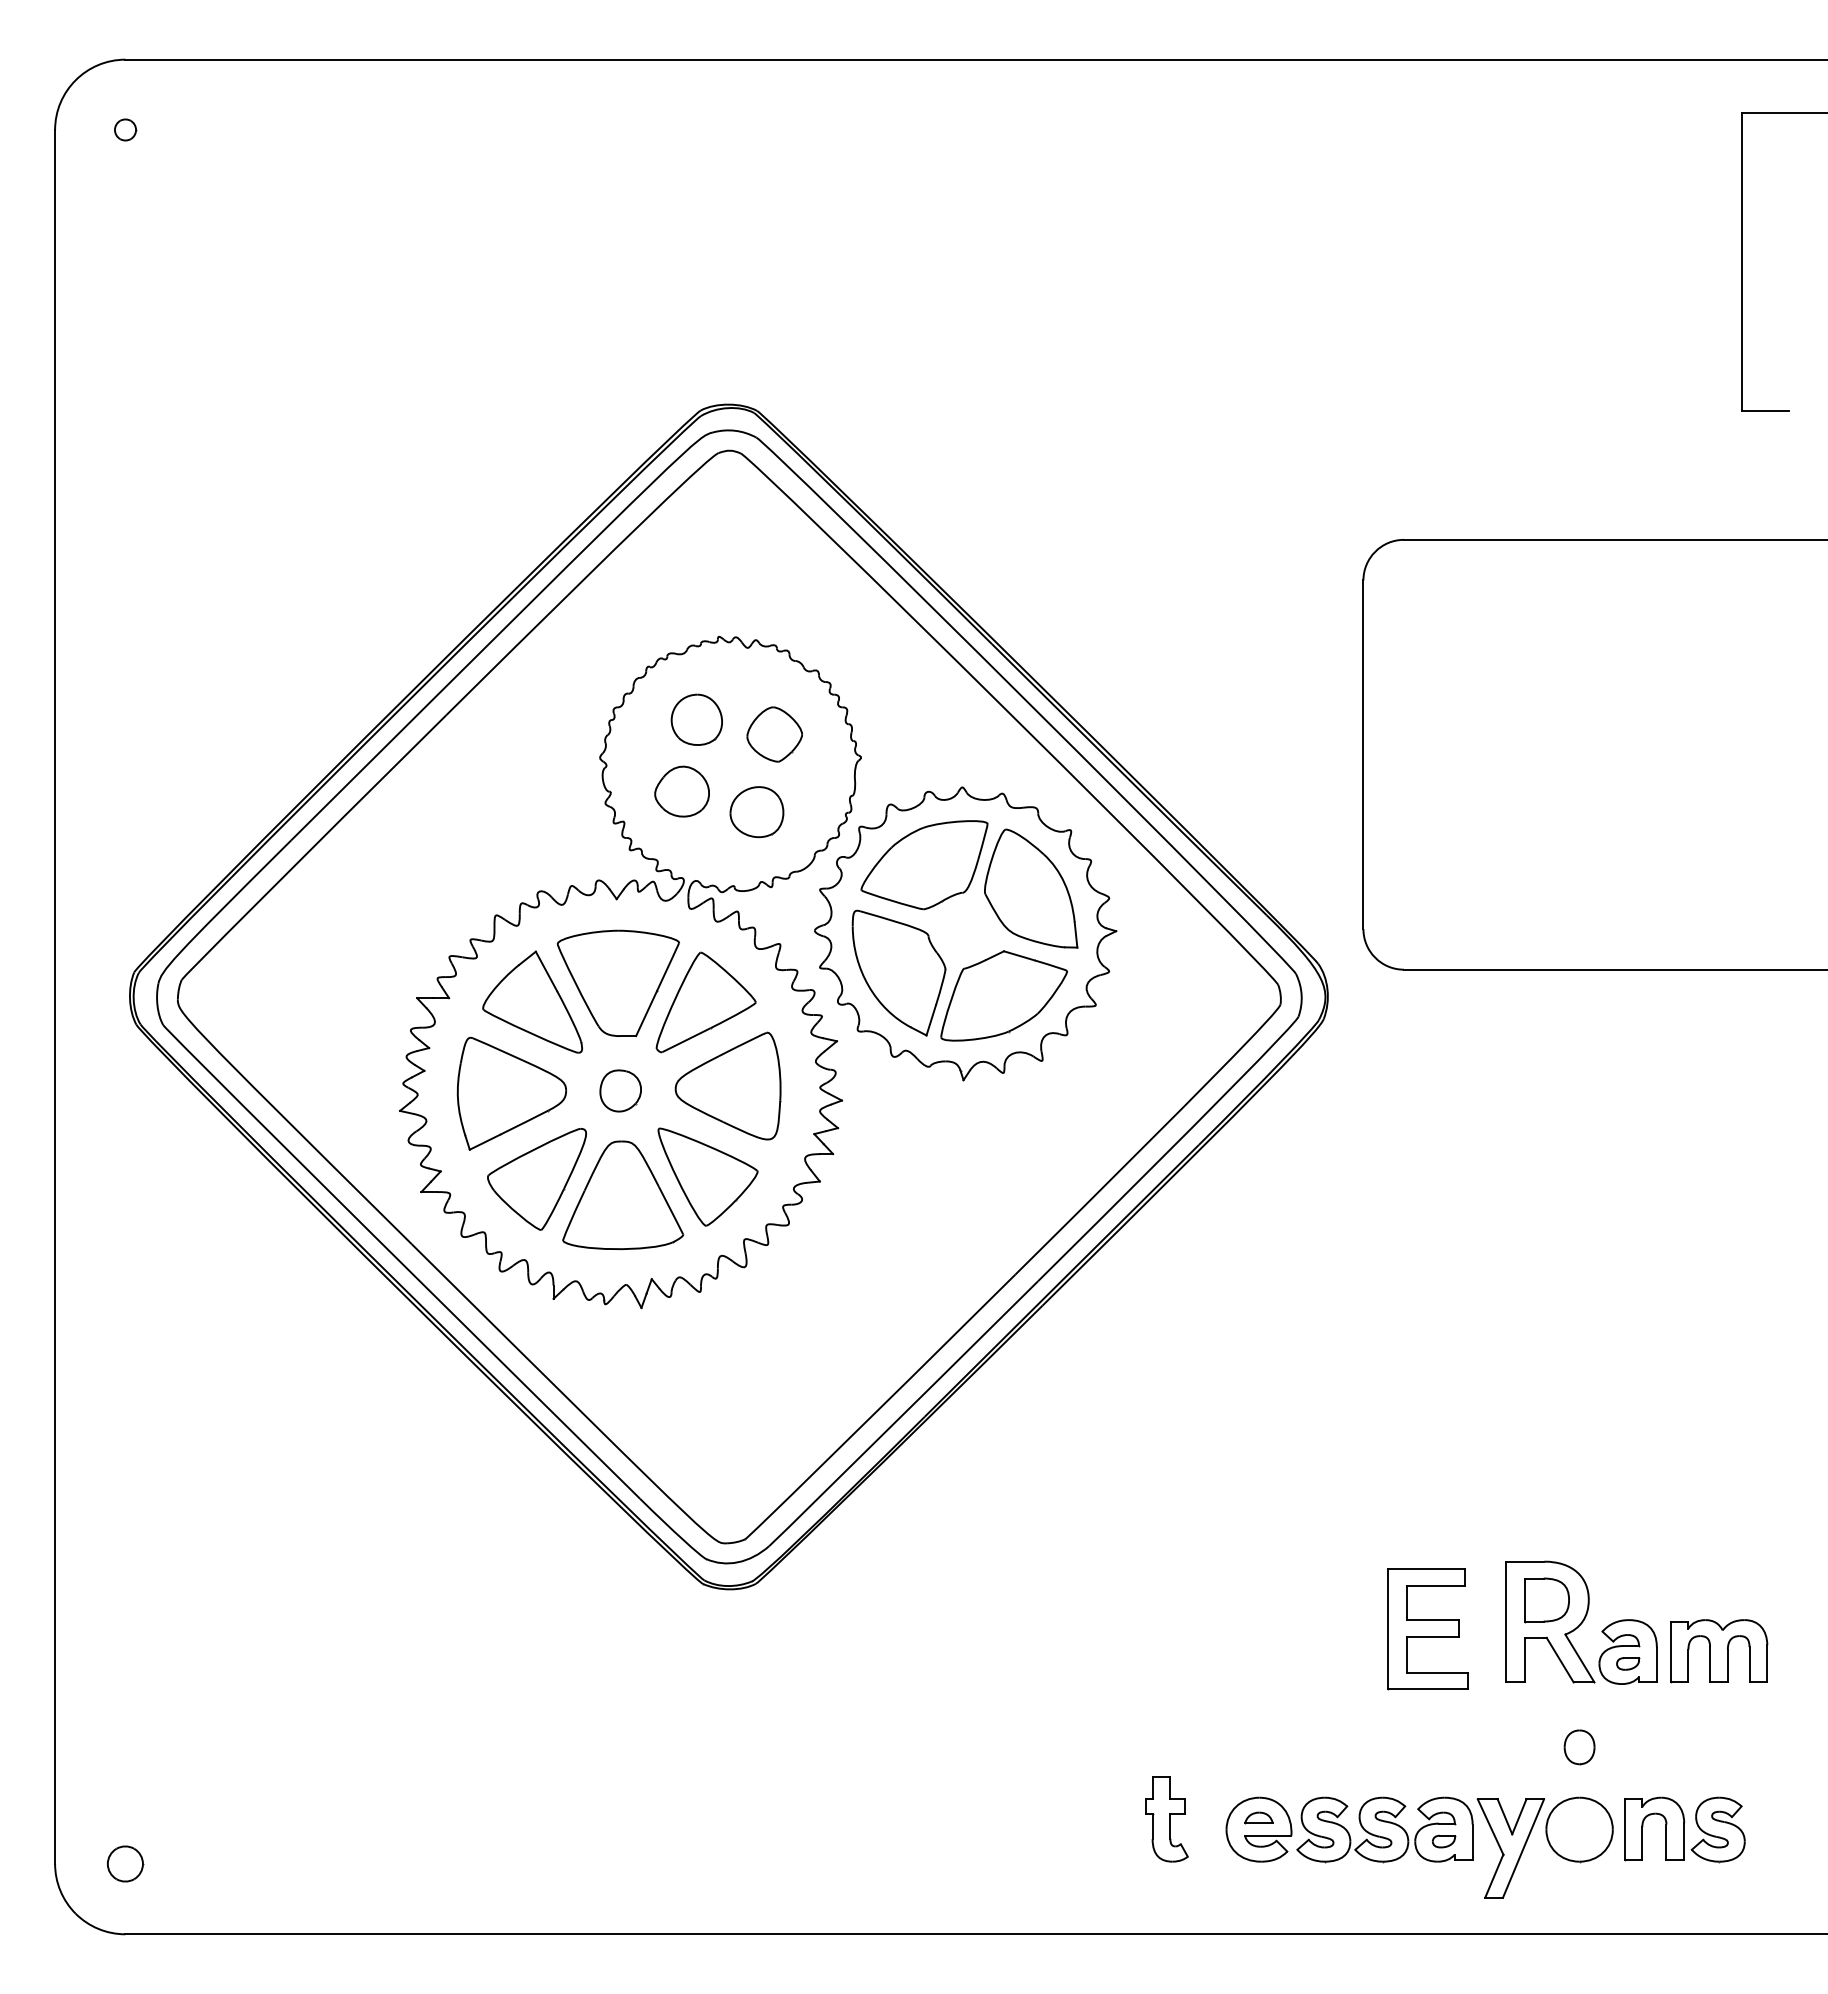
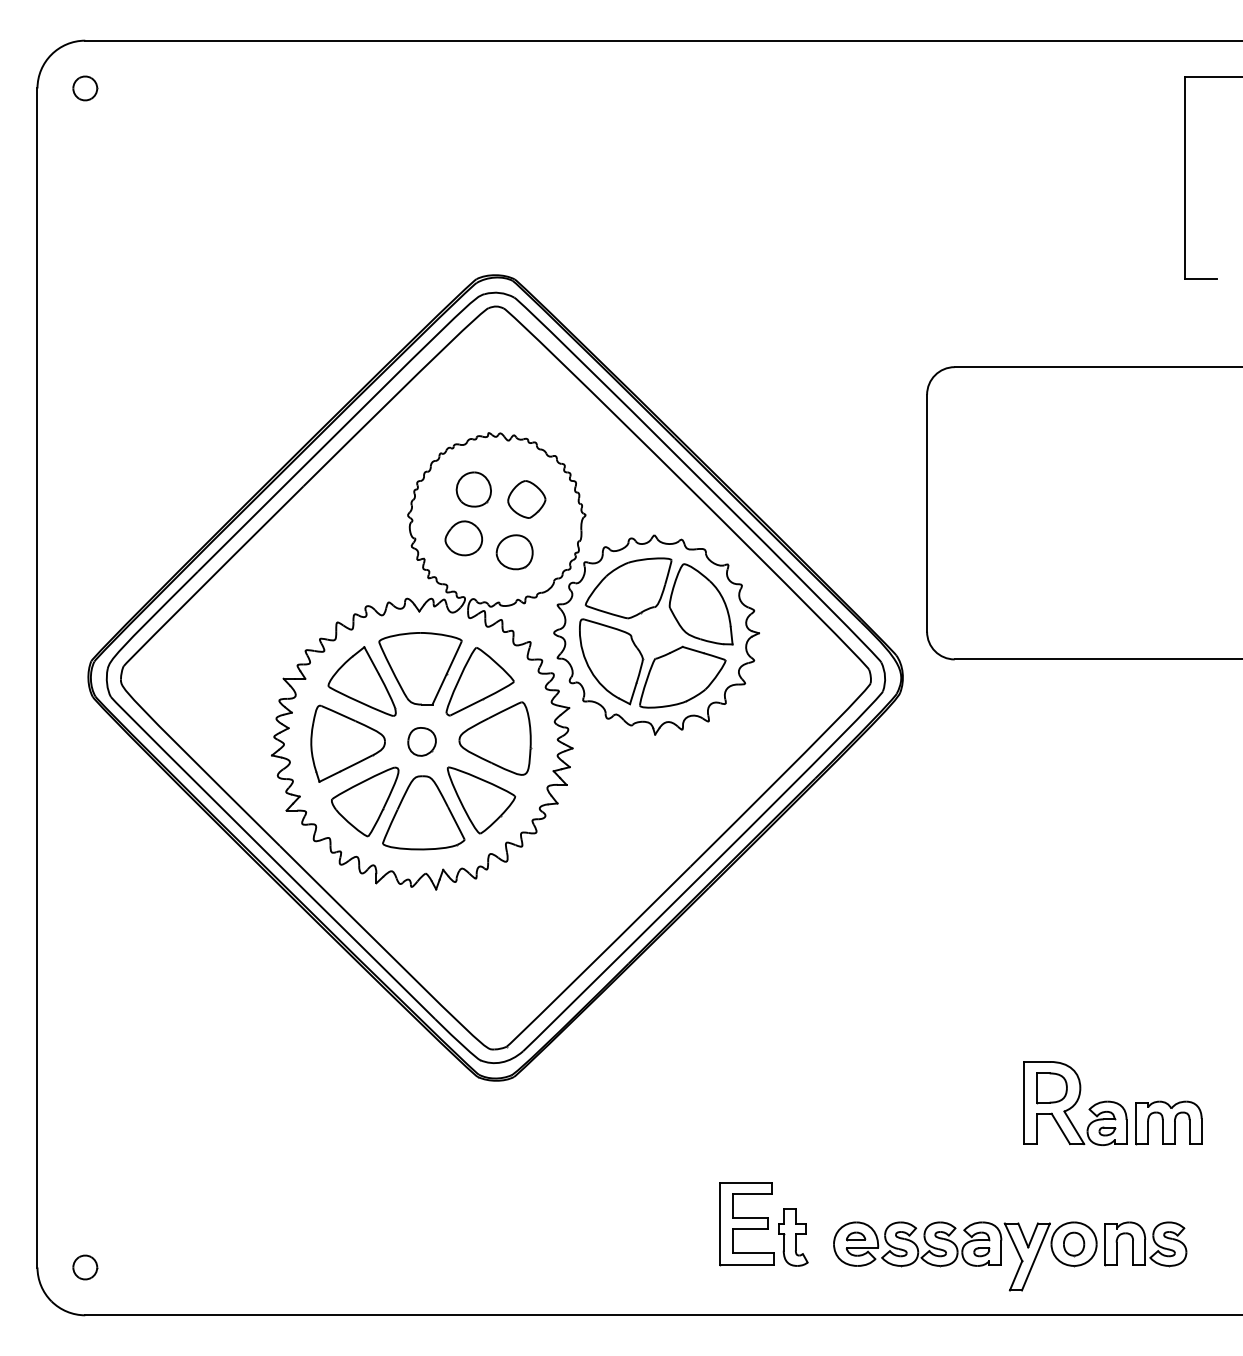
part: (125, 130) -> (85, 88), size x1.67
part: (1427, 1630) -> (746, 1224), moved
part: (1580, 1747) -> (1074, 1244), moved

